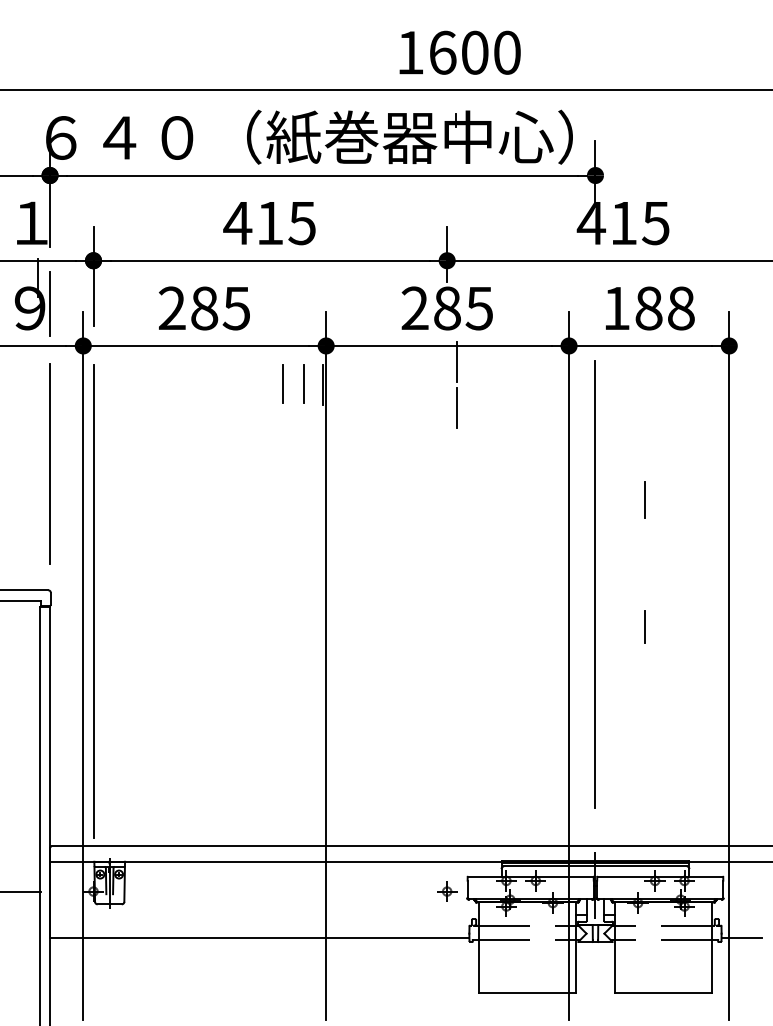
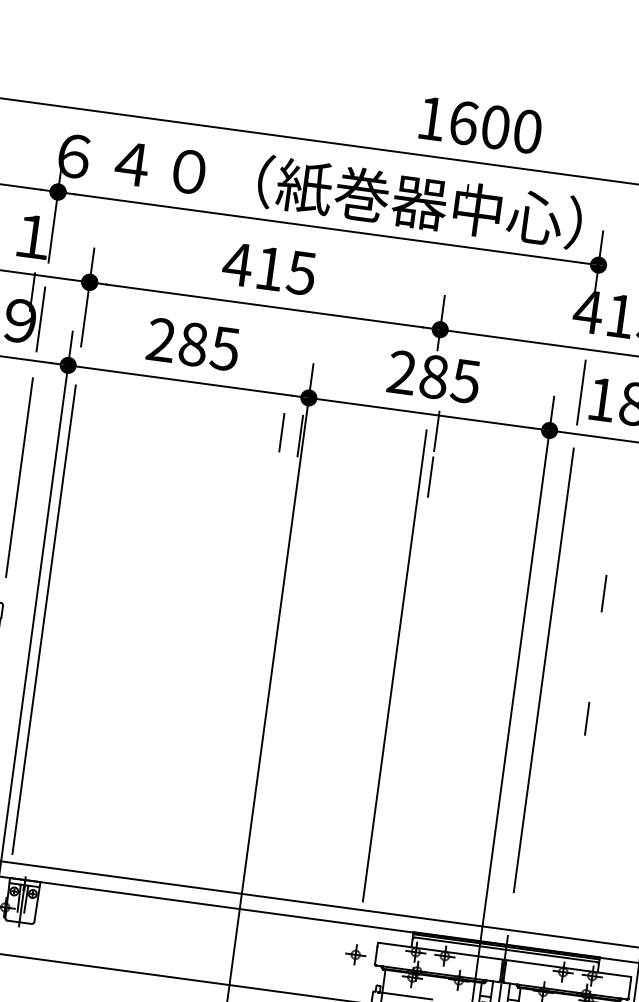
line: (595, 303) -> (581, 391), added
line: (282, 383) -> (260, 429), removed
line: (447, 599) -> (395, 665), added

